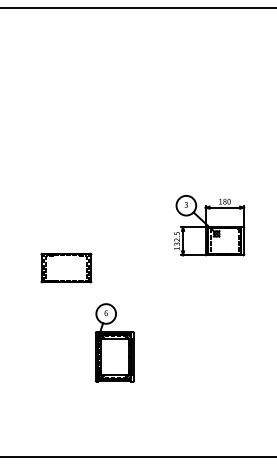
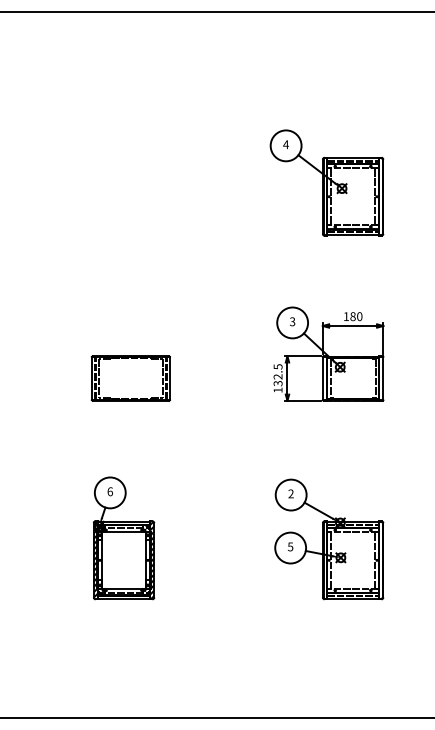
part: (207, 116) -> (325, 182), added
part: (66, 267) -> (131, 377), moved
part: (114, 342) -> (123, 537), moved
part: (209, 343) -> (328, 539), added

